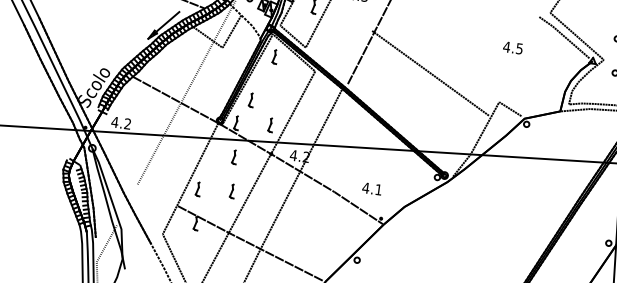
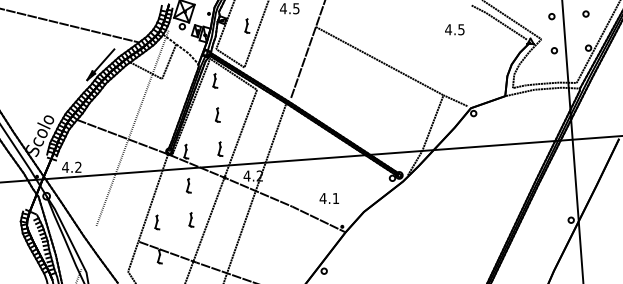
text: (512, 47) -> (454, 29), moved
line: (430, 72) -> (379, 60), moved
part: (251, 99) -> (217, 114), moved

